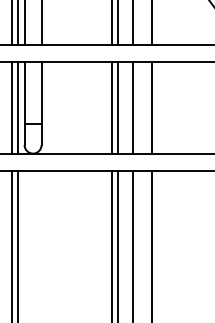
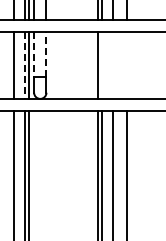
line: (41, 92) -> (46, 54), solid -> dashed
line: (25, 93) -> (34, 55), solid -> dashed
line: (118, 107) -> (102, 65), removed
line: (132, 107) -> (112, 65), removed
line: (151, 107) -> (126, 65), removed
line: (11, 109) -> (24, 66), solid -> dashed

